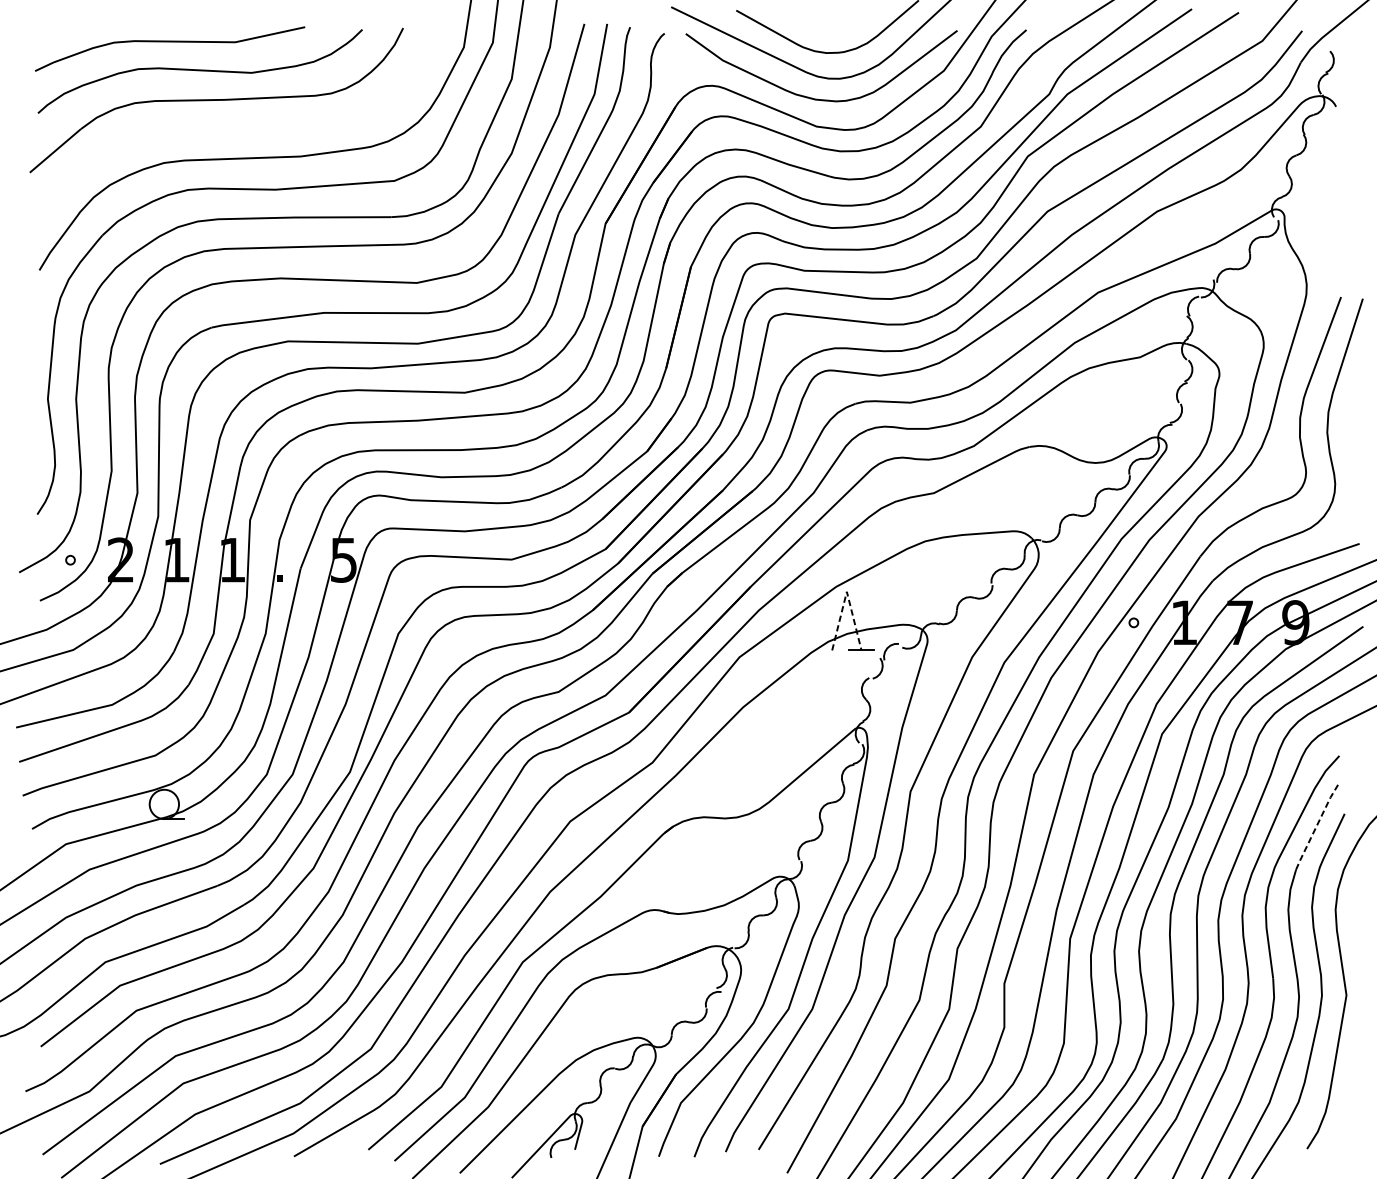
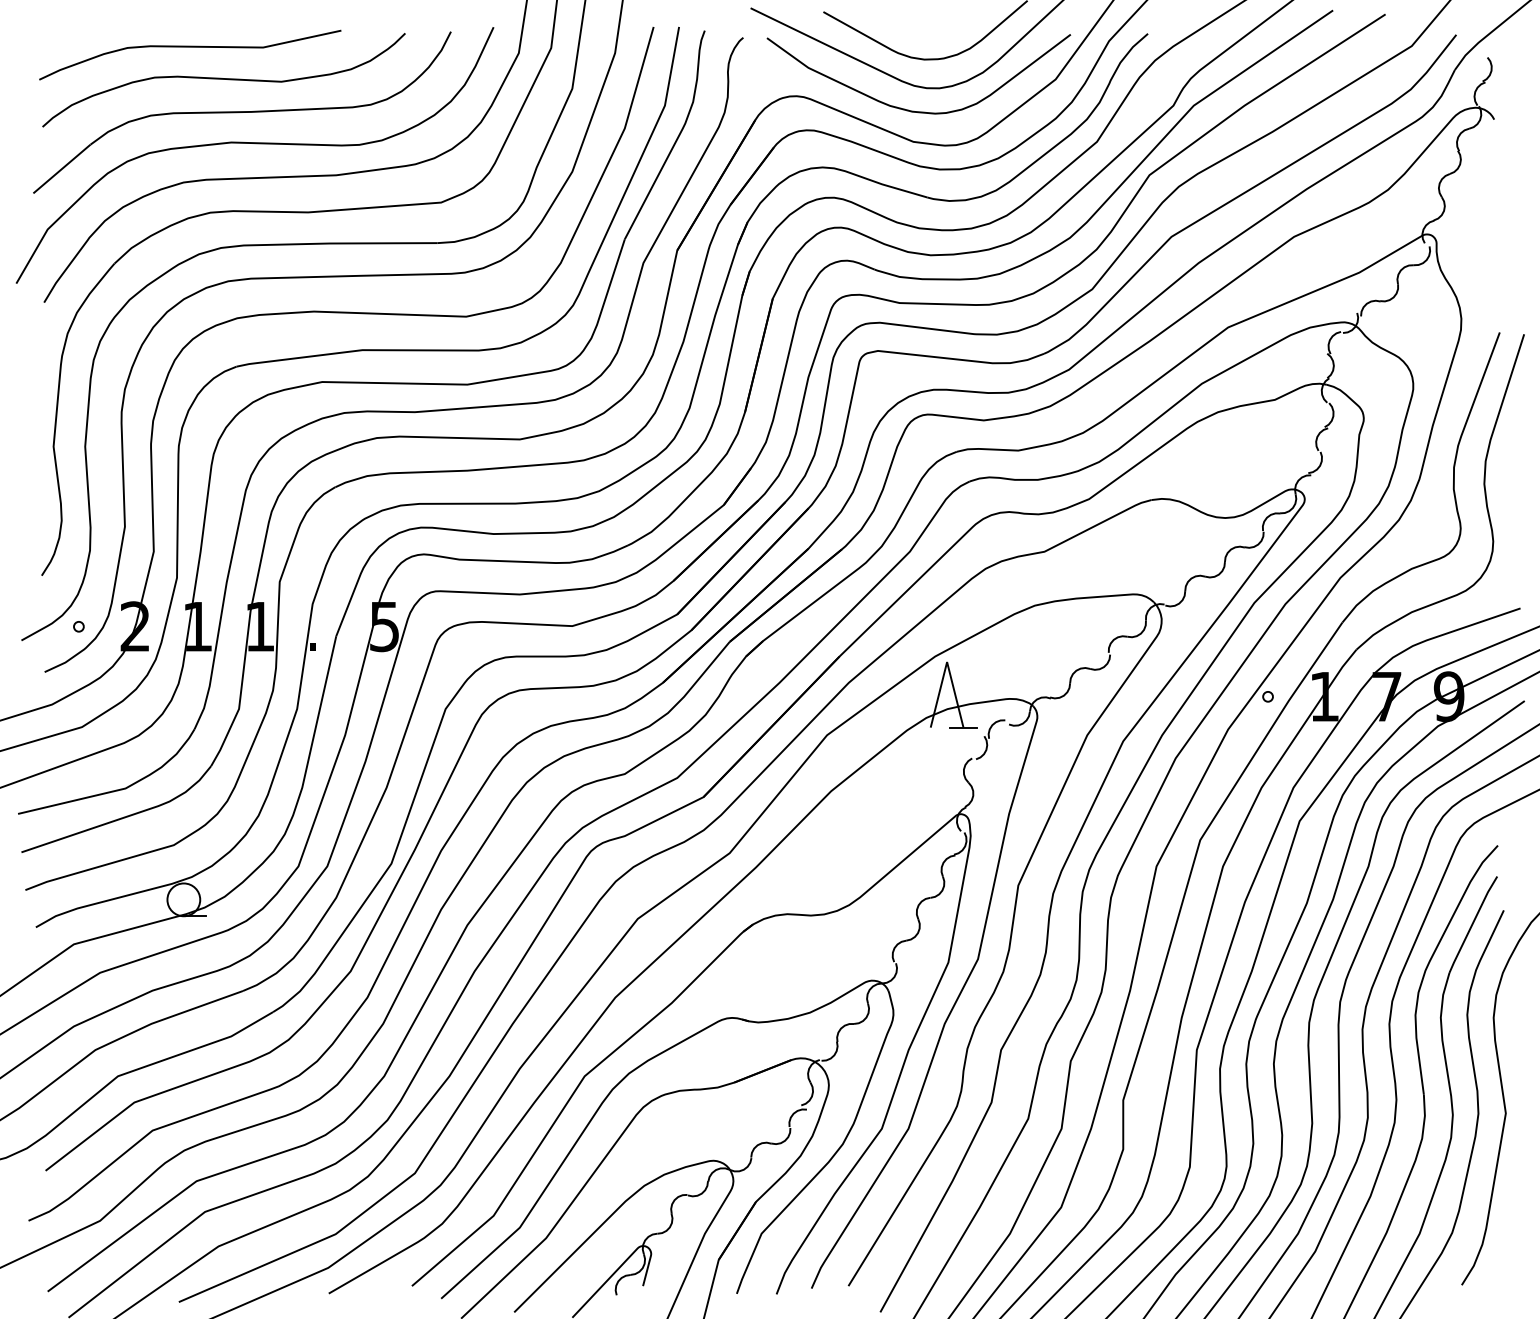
curve: (228, 128) -> (255, 144), added
line: (847, 592) -> (947, 662), dashed -> solid
line: (1316, 826) -> (1472, 924), dashed -> solid

